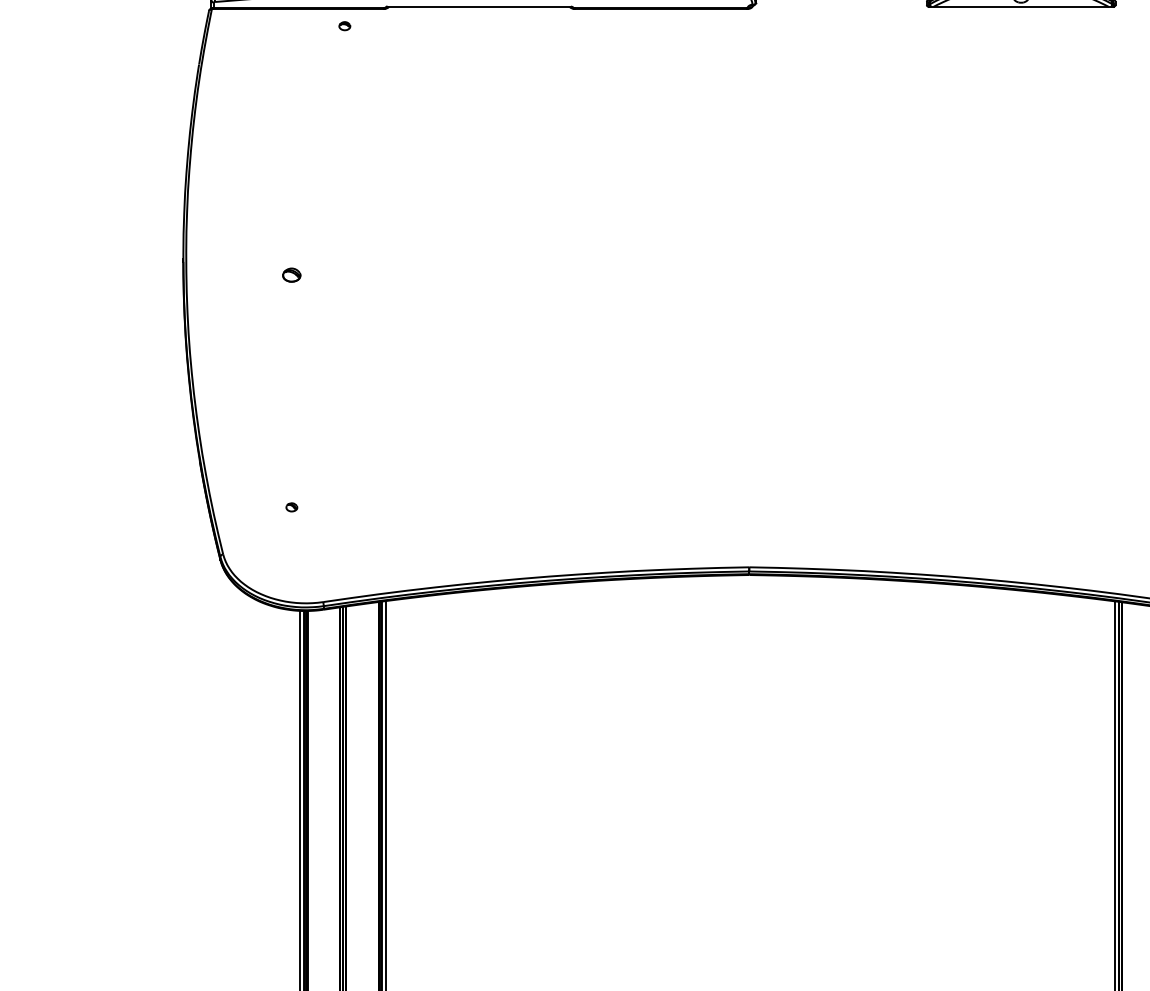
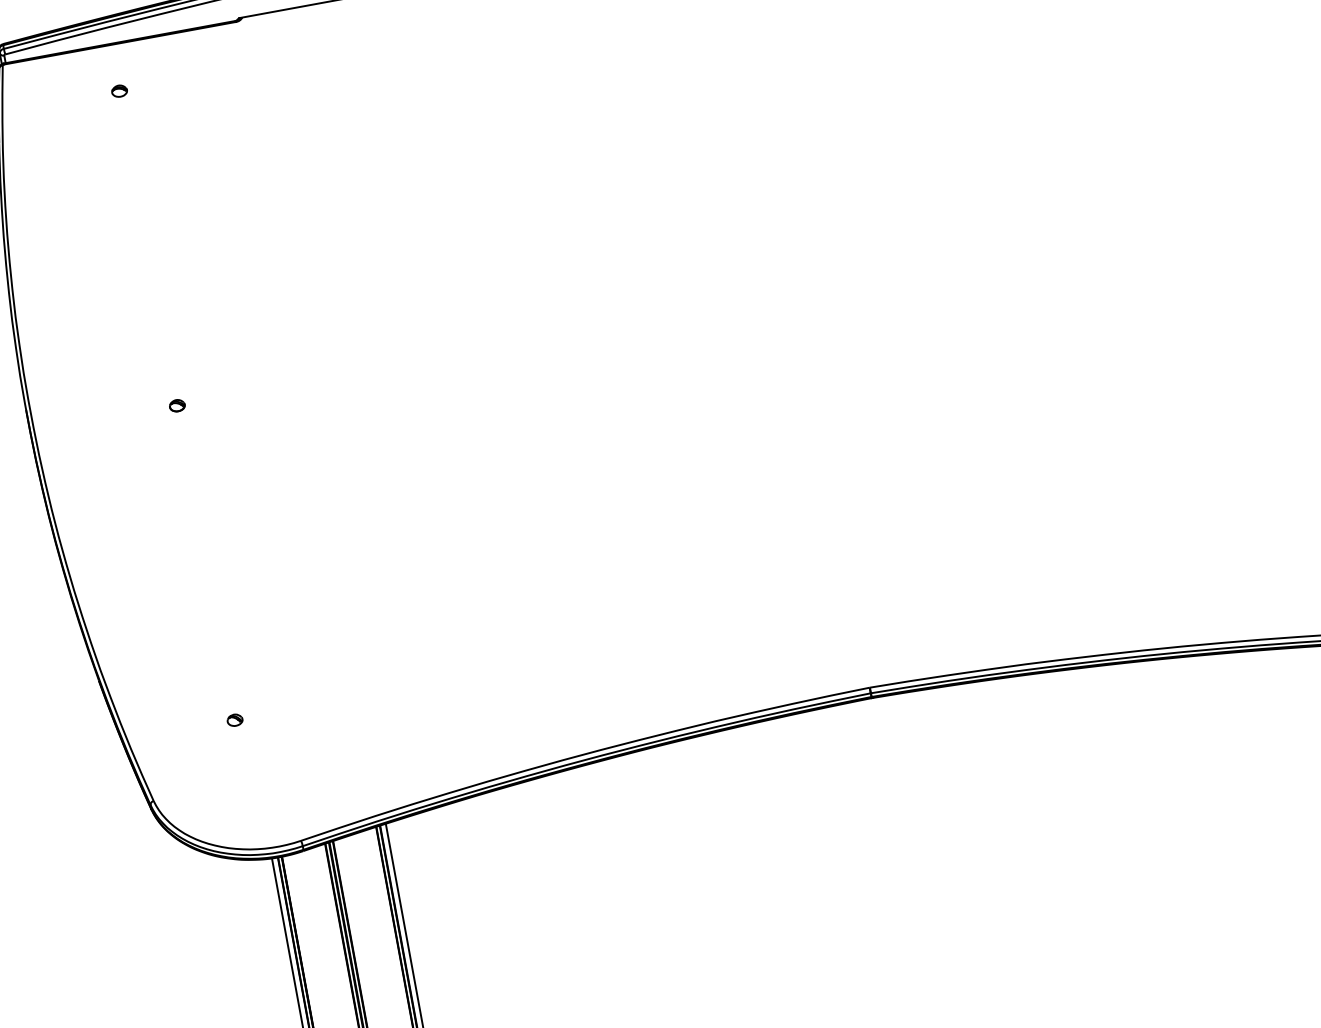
part: (344, 26) -> (119, 91), moved
part: (291, 275) -> (176, 406), size x0.62

